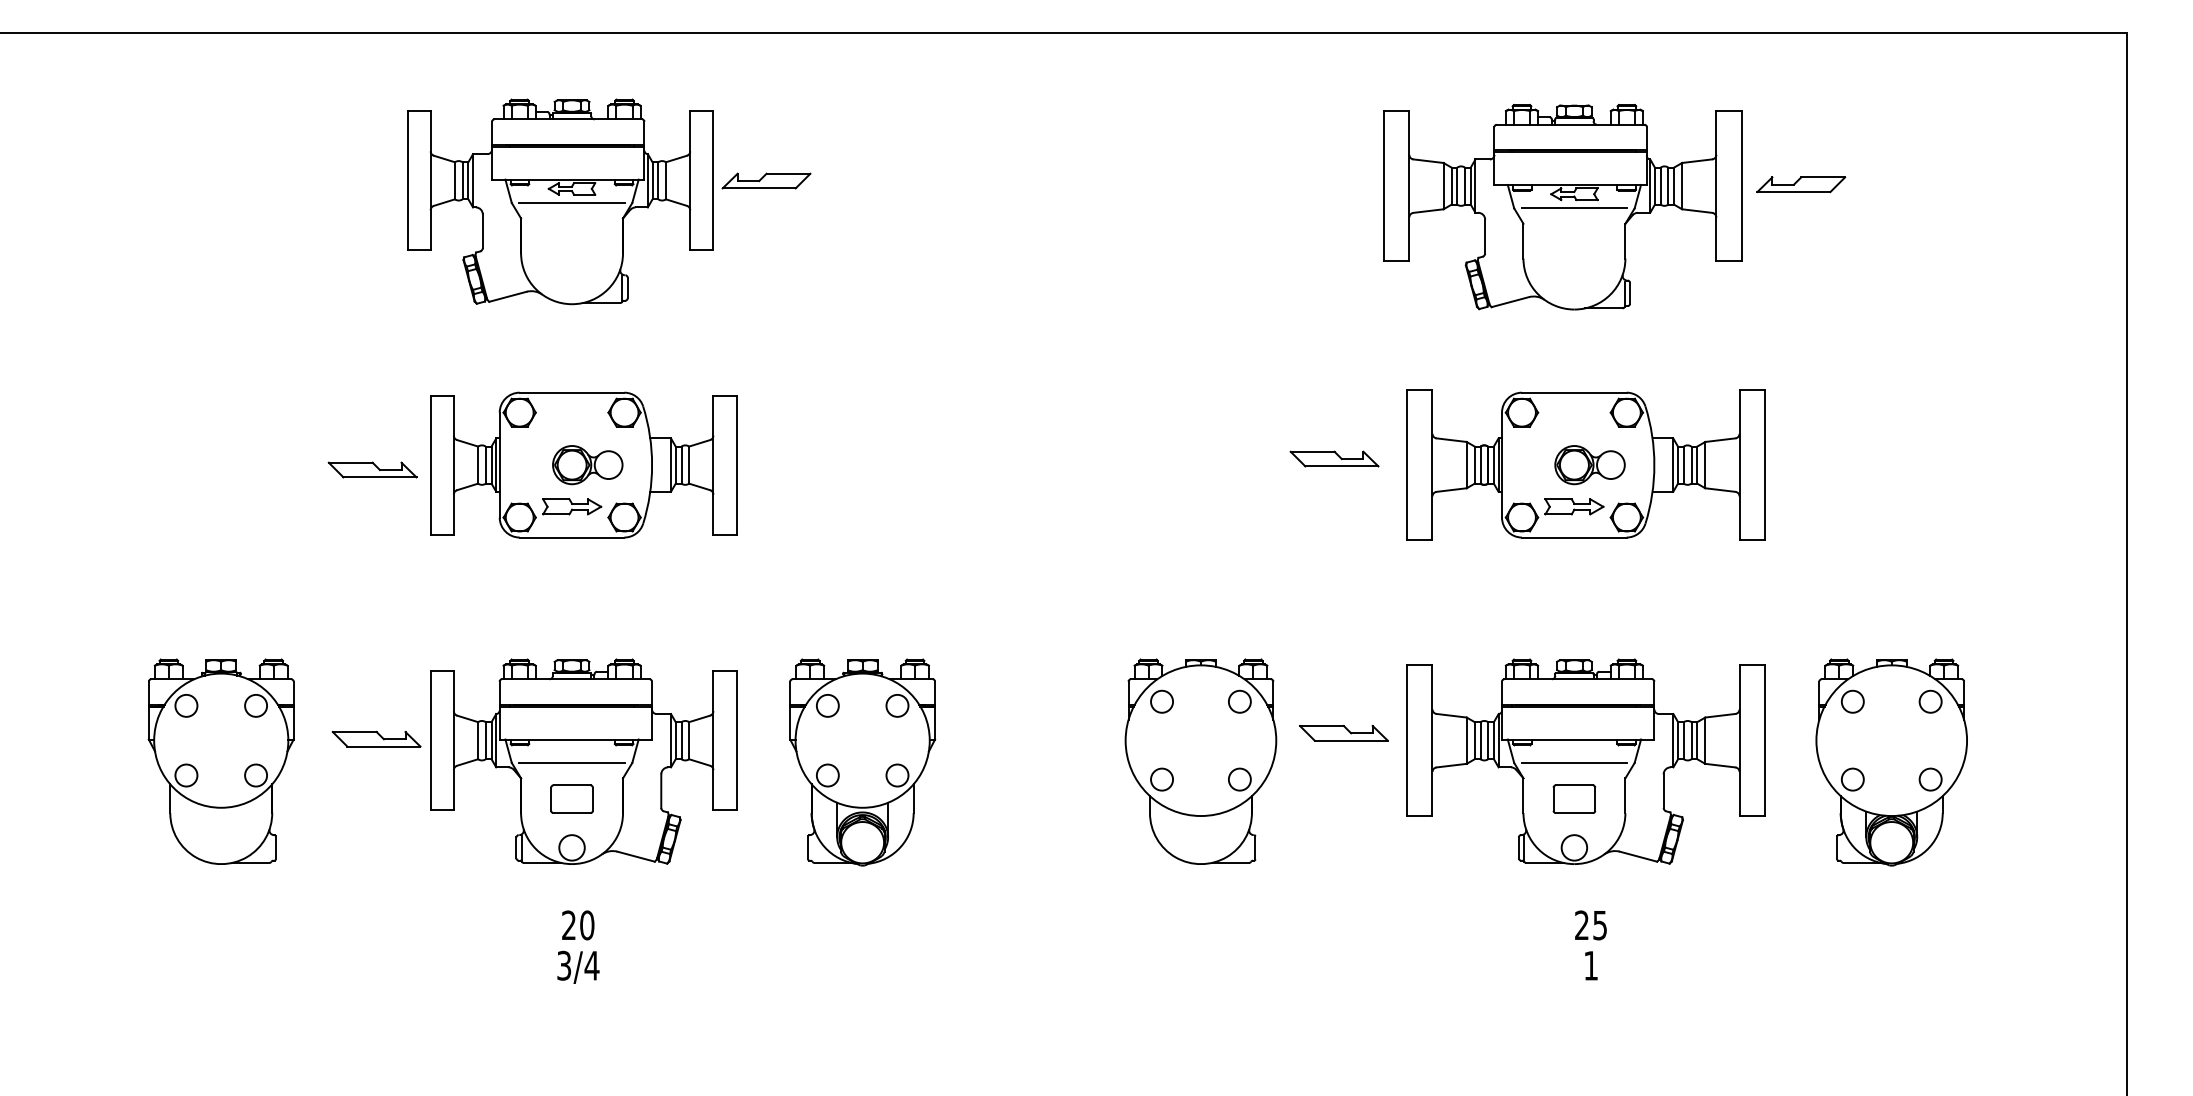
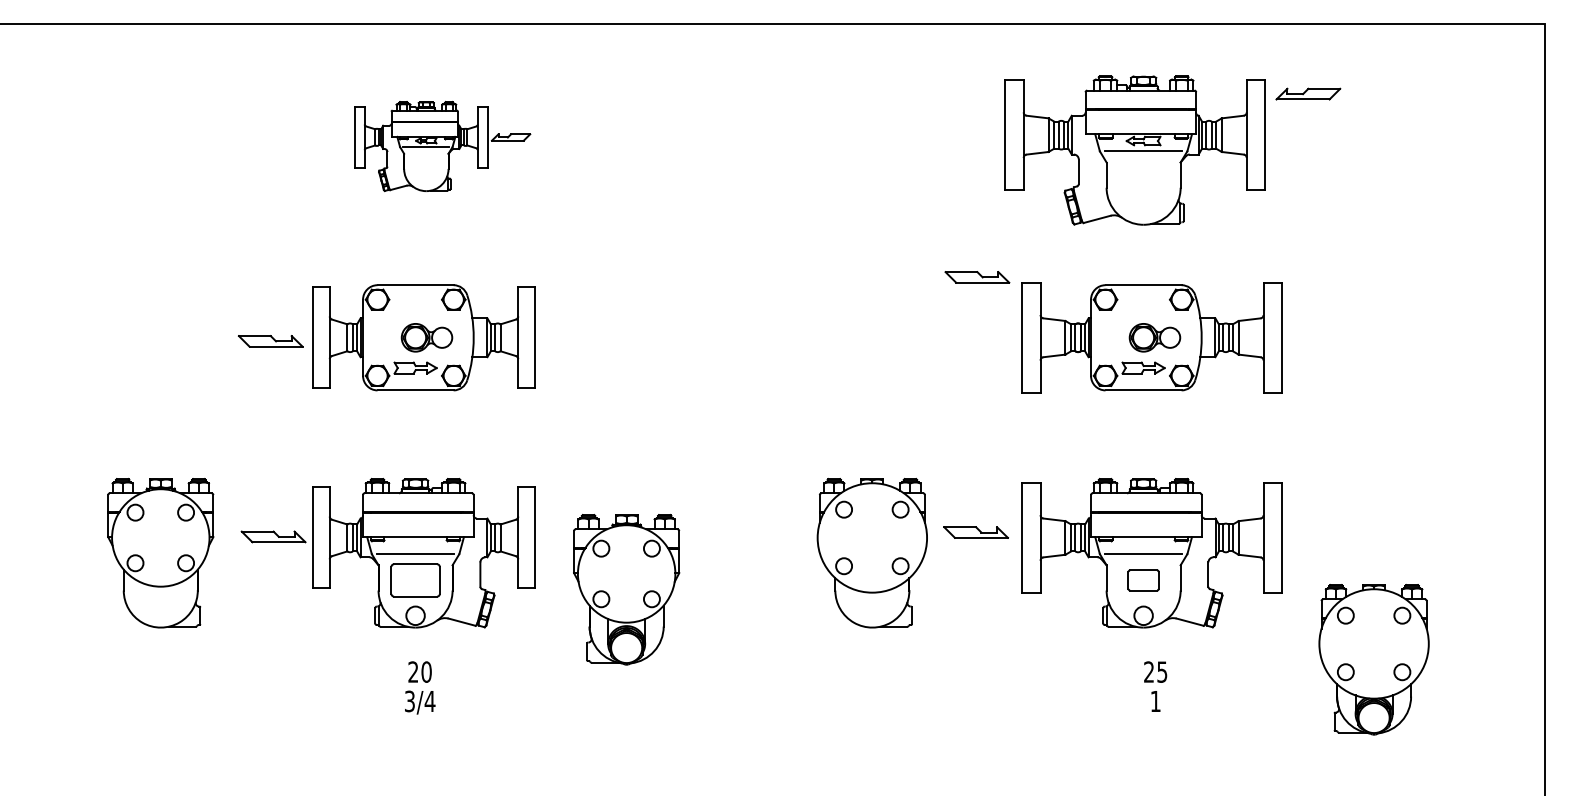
part: (1801, 183) -> (1308, 93), moved
part: (609, 201) -> (442, 146), size x0.6
part: (1334, 459) -> (977, 277), moved
part: (862, 762) -> (626, 589), moved
part: (1890, 762) -> (1373, 659), moved
part: (571, 799) -> (415, 580), size x1.6

